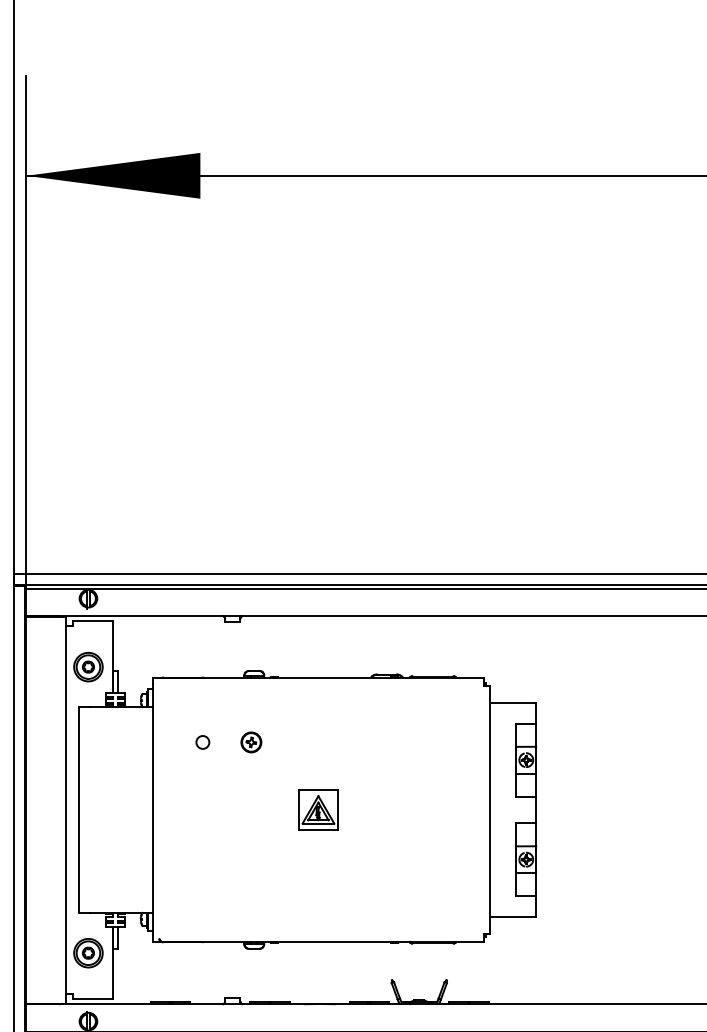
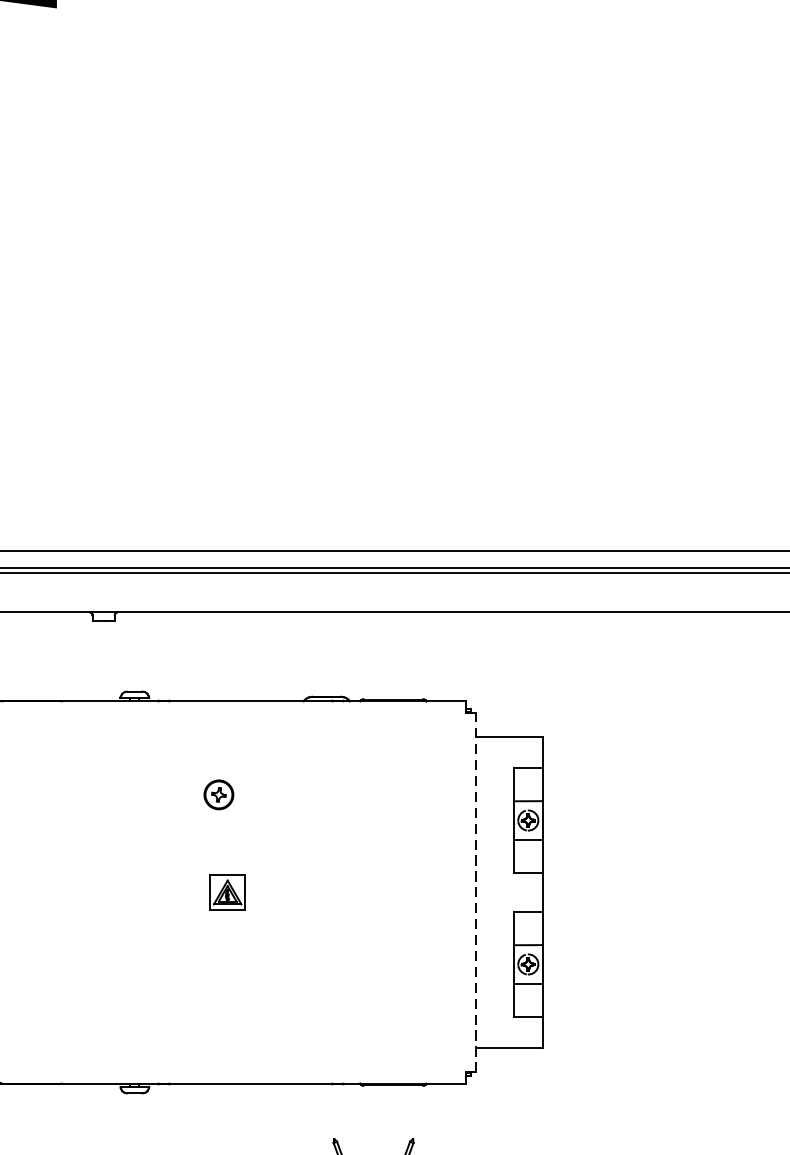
circle: (202, 742) -> (59, 794), removed
part: (251, 742) -> (219, 794), moved
part: (318, 809) -> (227, 891), size x0.6
line: (490, 809) -> (476, 891), solid -> dashed

